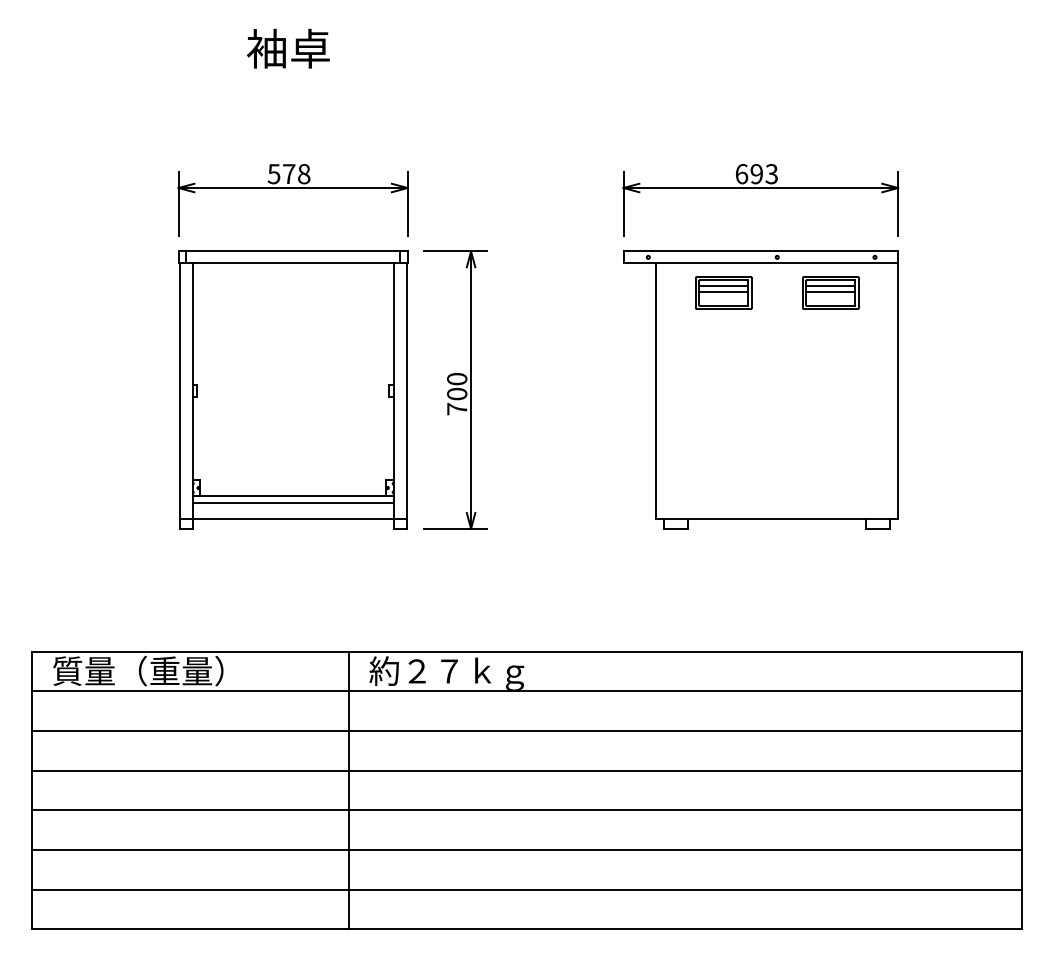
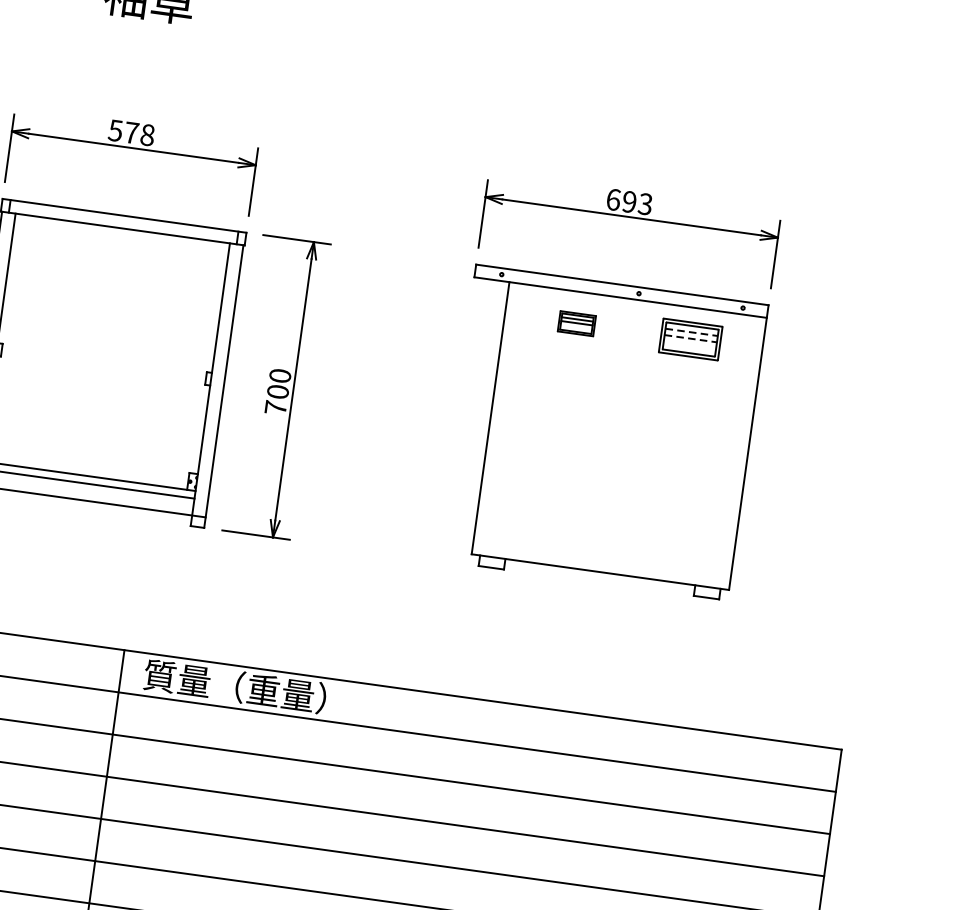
line: (830, 286) -> (691, 332), solid -> dashed
part: (723, 292) -> (576, 323), size x0.6
line: (830, 292) -> (690, 338), solid -> dashed
text: (454, 672) -> (234, 687), 約２７ｋｇ -> 質量（重量）

